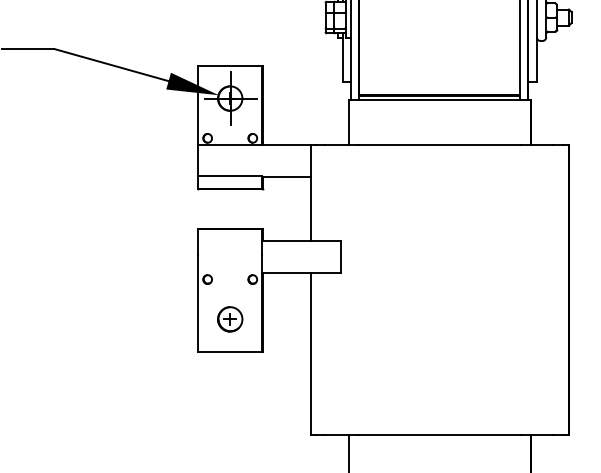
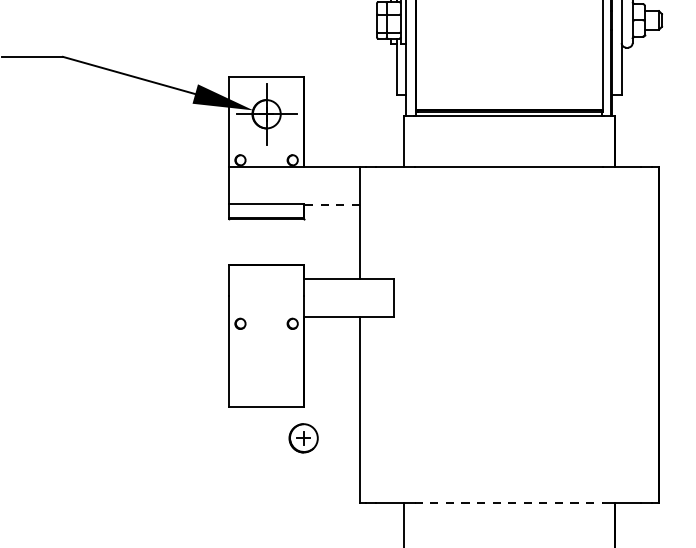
line: (286, 176) -> (331, 204), solid -> dashed
part: (230, 319) -> (303, 438), moved
line: (439, 434) -> (508, 503), solid -> dashed

